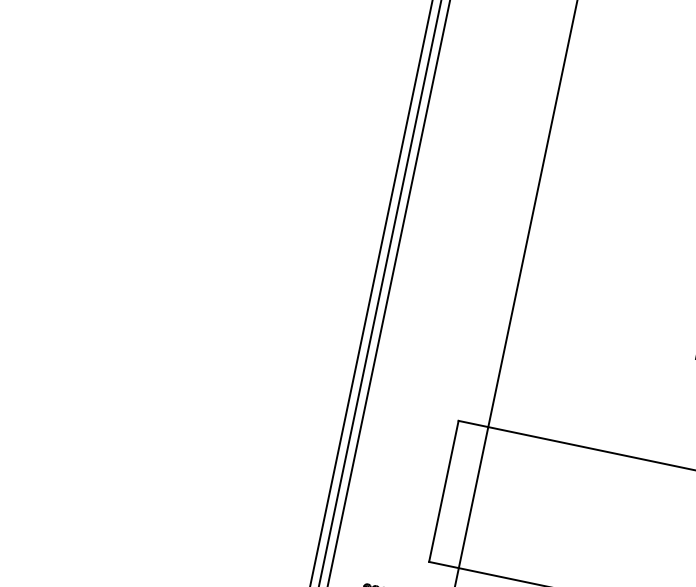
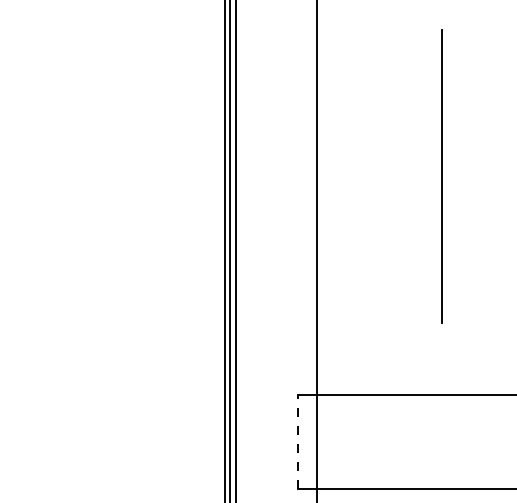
line: (443, 490) -> (297, 441), solid -> dashed

